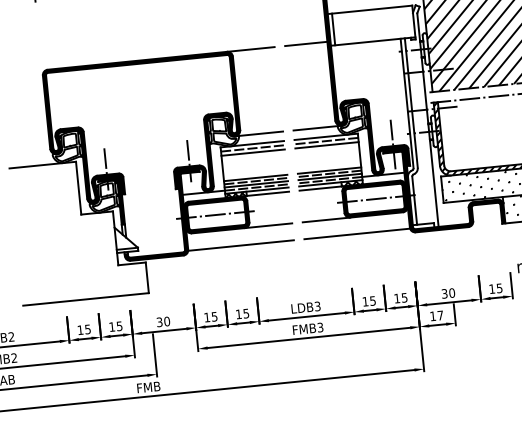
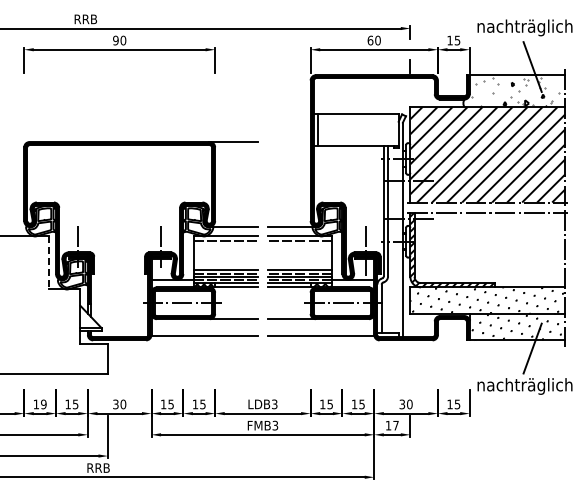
line: (306, 44) -> (289, 142), removed
line: (326, 144) -> (299, 244), removed
line: (252, 152) -> (225, 244), removed
line: (78, 187) -> (48, 262), solid -> dashed
text: (87, 328) -> (43, 403), 15 -> 19
text: (148, 386) -> (98, 467), FMB -> RRB

